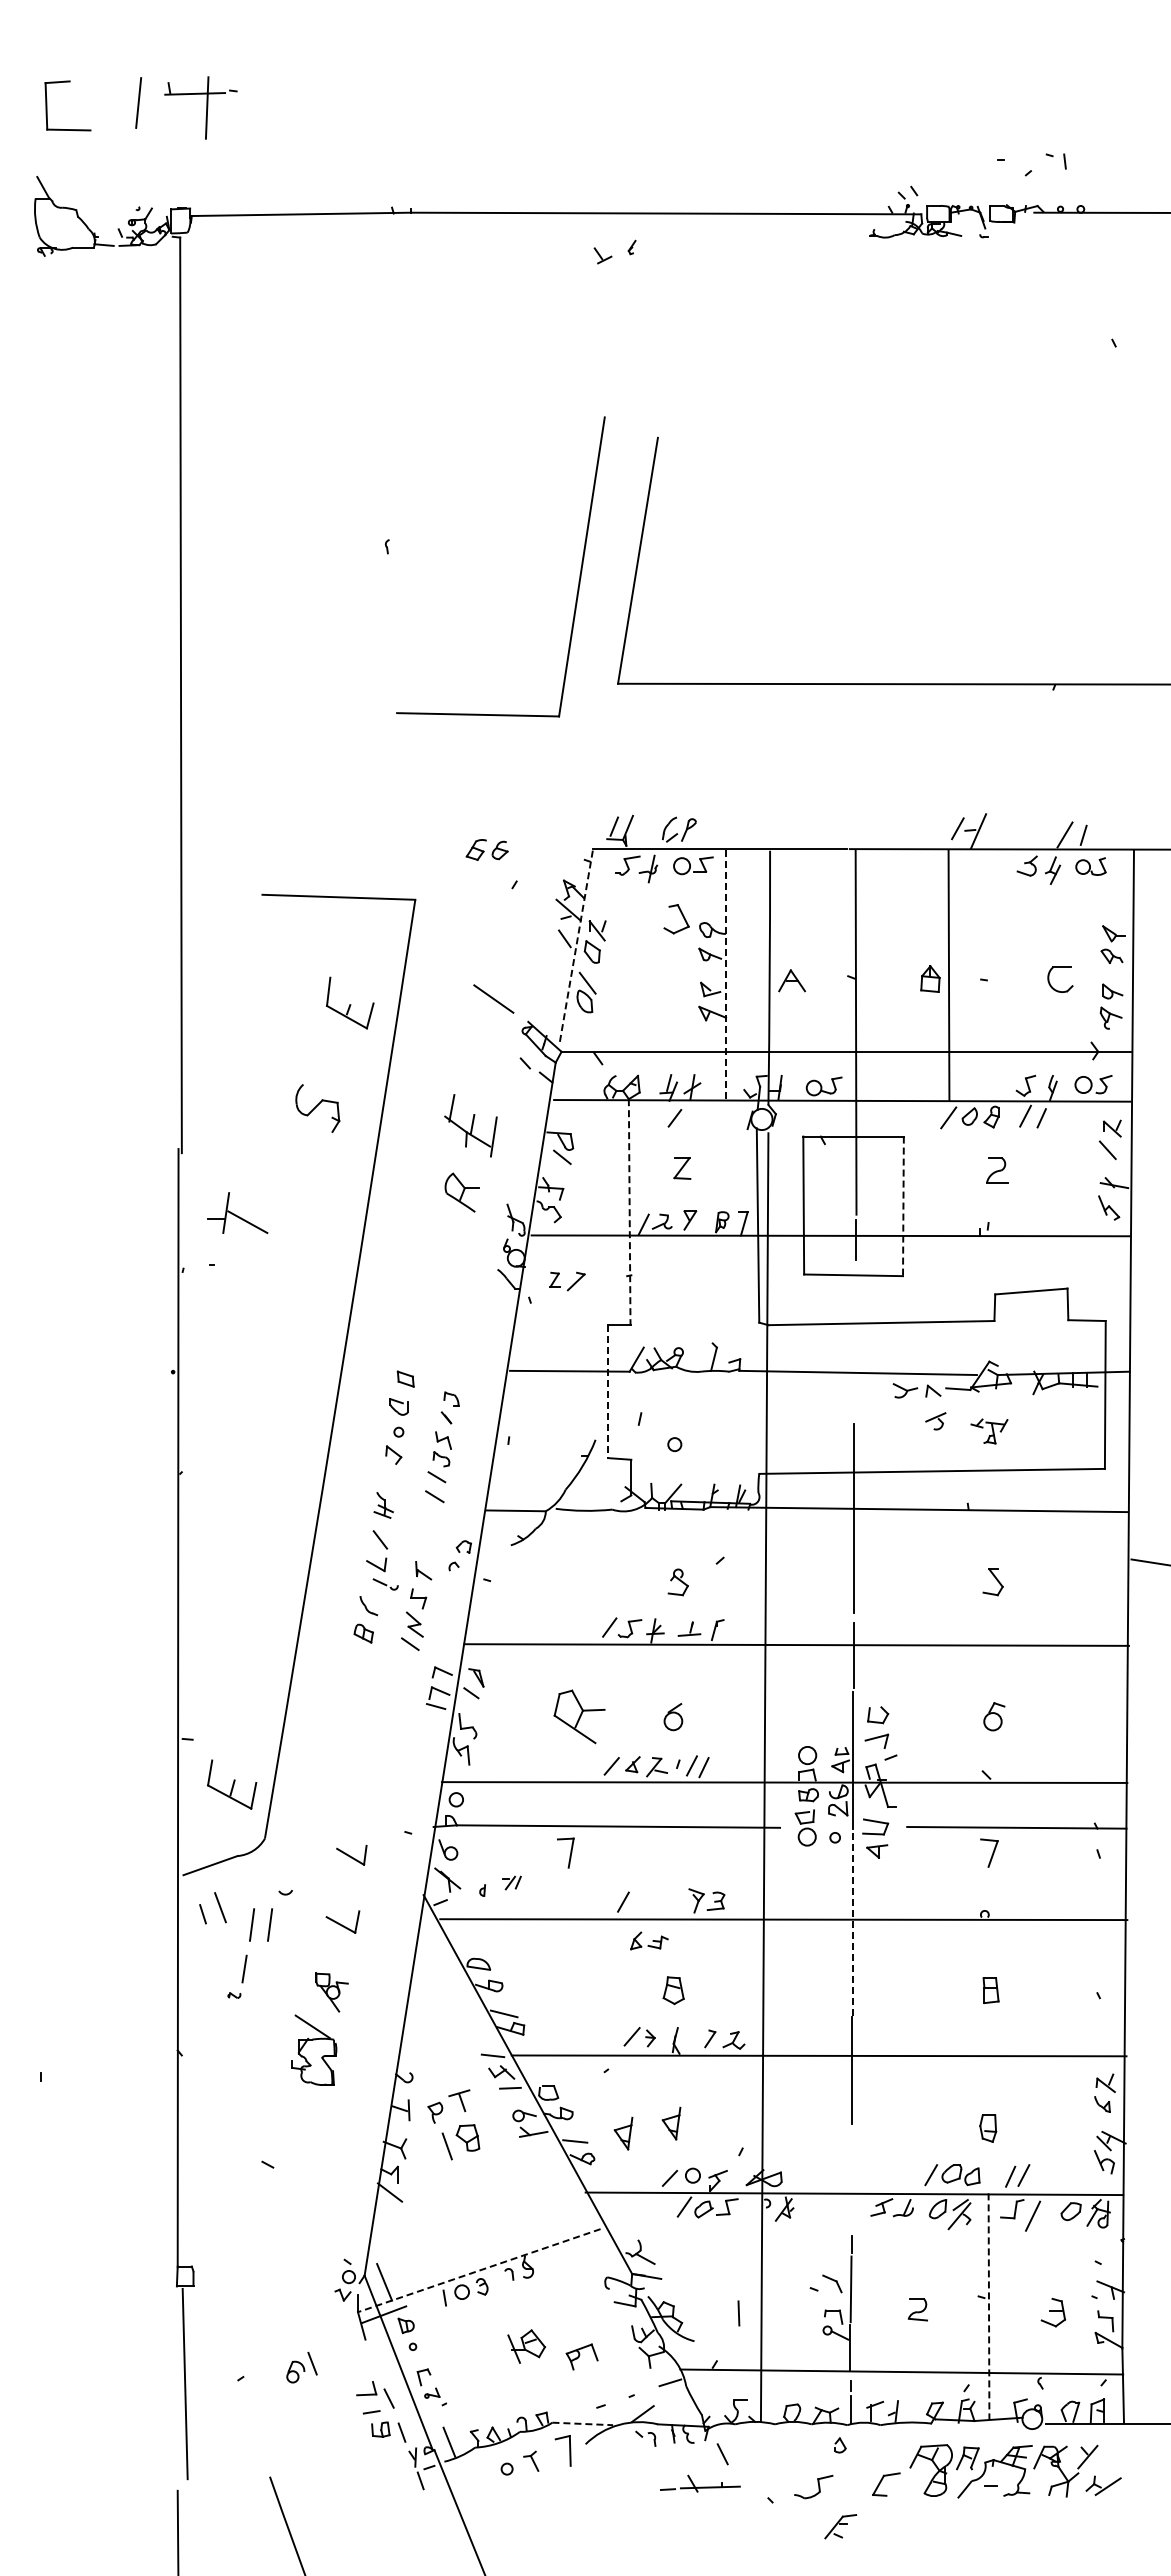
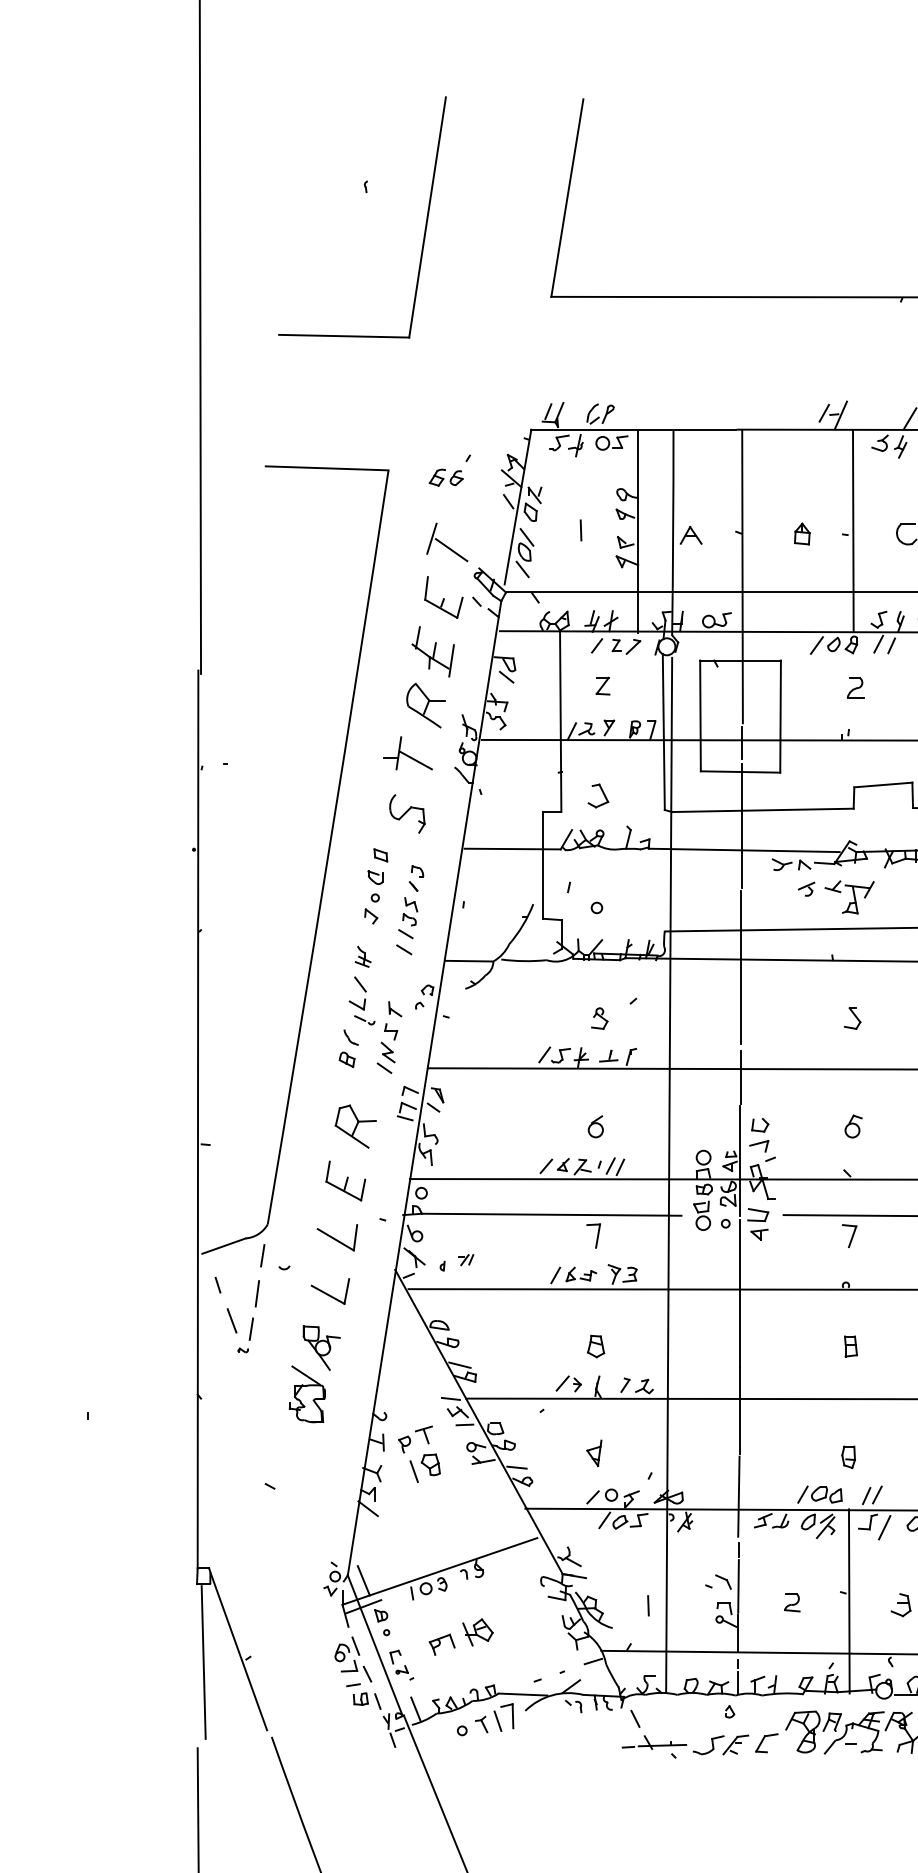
part: (579, 574) -> (425, 223), moved
part: (486, 849) -> (445, 477), moved
part: (682, 916) -> (603, 793), moved
line: (576, 945) -> (517, 507), dashed -> solid
line: (654, 974) -> (580, 530), added
line: (948, 974) -> (852, 530), moved
line: (726, 975) -> (638, 531), dashed -> solid
line: (469, 984) -> (432, 538), added
part: (350, 1002) -> (444, 597), moved
line: (581, 1022) -> (522, 568), added
part: (317, 1108) -> (407, 813), moved
part: (461, 1192) -> (425, 705), size x1.43
line: (903, 1206) -> (780, 716), dashed -> solid
part: (237, 1212) -> (407, 752), moved
line: (629, 1212) -> (560, 721), dashed -> solid
part: (567, 1281) -> (626, 646), moved
line: (854, 1342) -> (741, 825), added
line: (608, 1392) -> (543, 866), dashed -> solid
part: (989, 1431) -> (849, 897), size x1.67
part: (579, 1716) -> (355, 1126), moved
part: (232, 1784) -> (346, 1180), moved
part: (565, 1852) -> (593, 1235), moved
part: (351, 1855) -> (337, 1237), size x1.67
line: (258, 1877) -> (262, 1255), added
line: (220, 1907) -> (232, 1320), moved
part: (342, 1921) -> (330, 1291), size x1.43
line: (269, 1924) -> (271, 1293), removed
line: (853, 1924) -> (740, 1293), dashed -> solid
part: (649, 1940) -> (581, 1274), moved
part: (331, 1992) -> (321, 1348), size x1.43
part: (623, 2133) -> (555, 1461), removed
line: (851, 2177) -> (738, 1496), added
line: (478, 2270) -> (439, 1571), dashed -> solid
line: (989, 2308) -> (849, 1601), dashed -> solid
part: (581, 2356) -> (441, 1644), moved
part: (301, 2367) -> (346, 1649), moved
line: (229, 2370) -> (239, 1651), added
line: (583, 2423) -> (523, 1694), dashed -> solid
line: (551, 2457) -> (497, 1721), added
part: (700, 2483) -> (654, 1742), moved
part: (840, 2526) -> (735, 1744), moved

